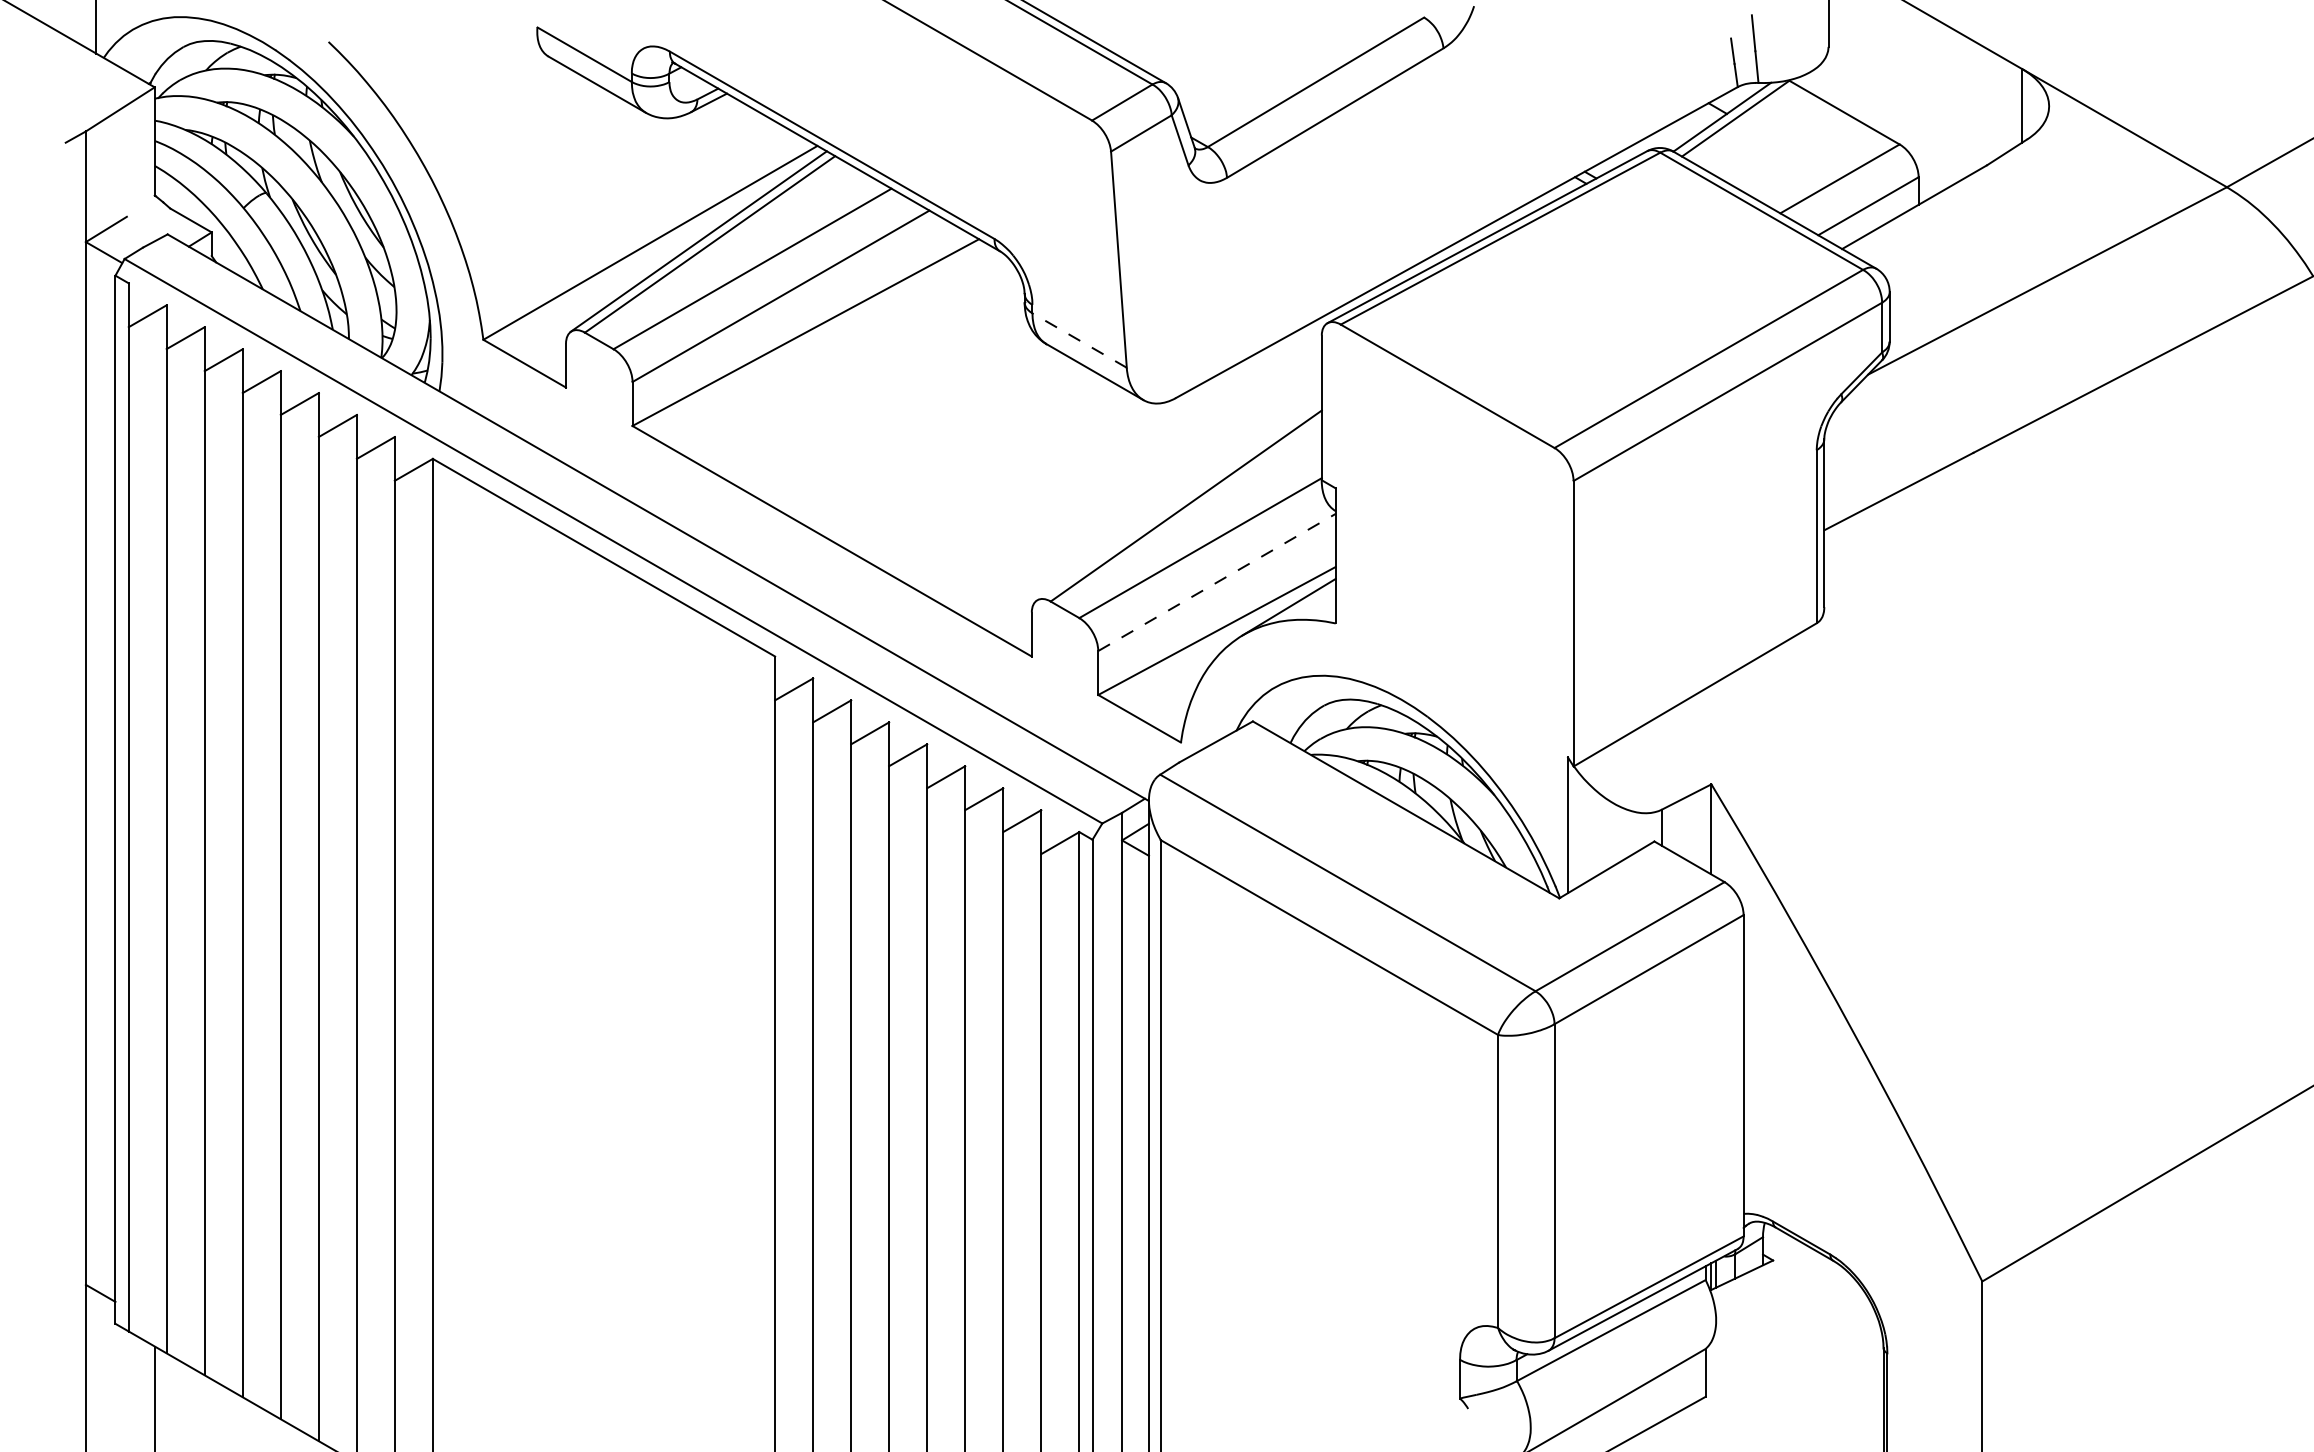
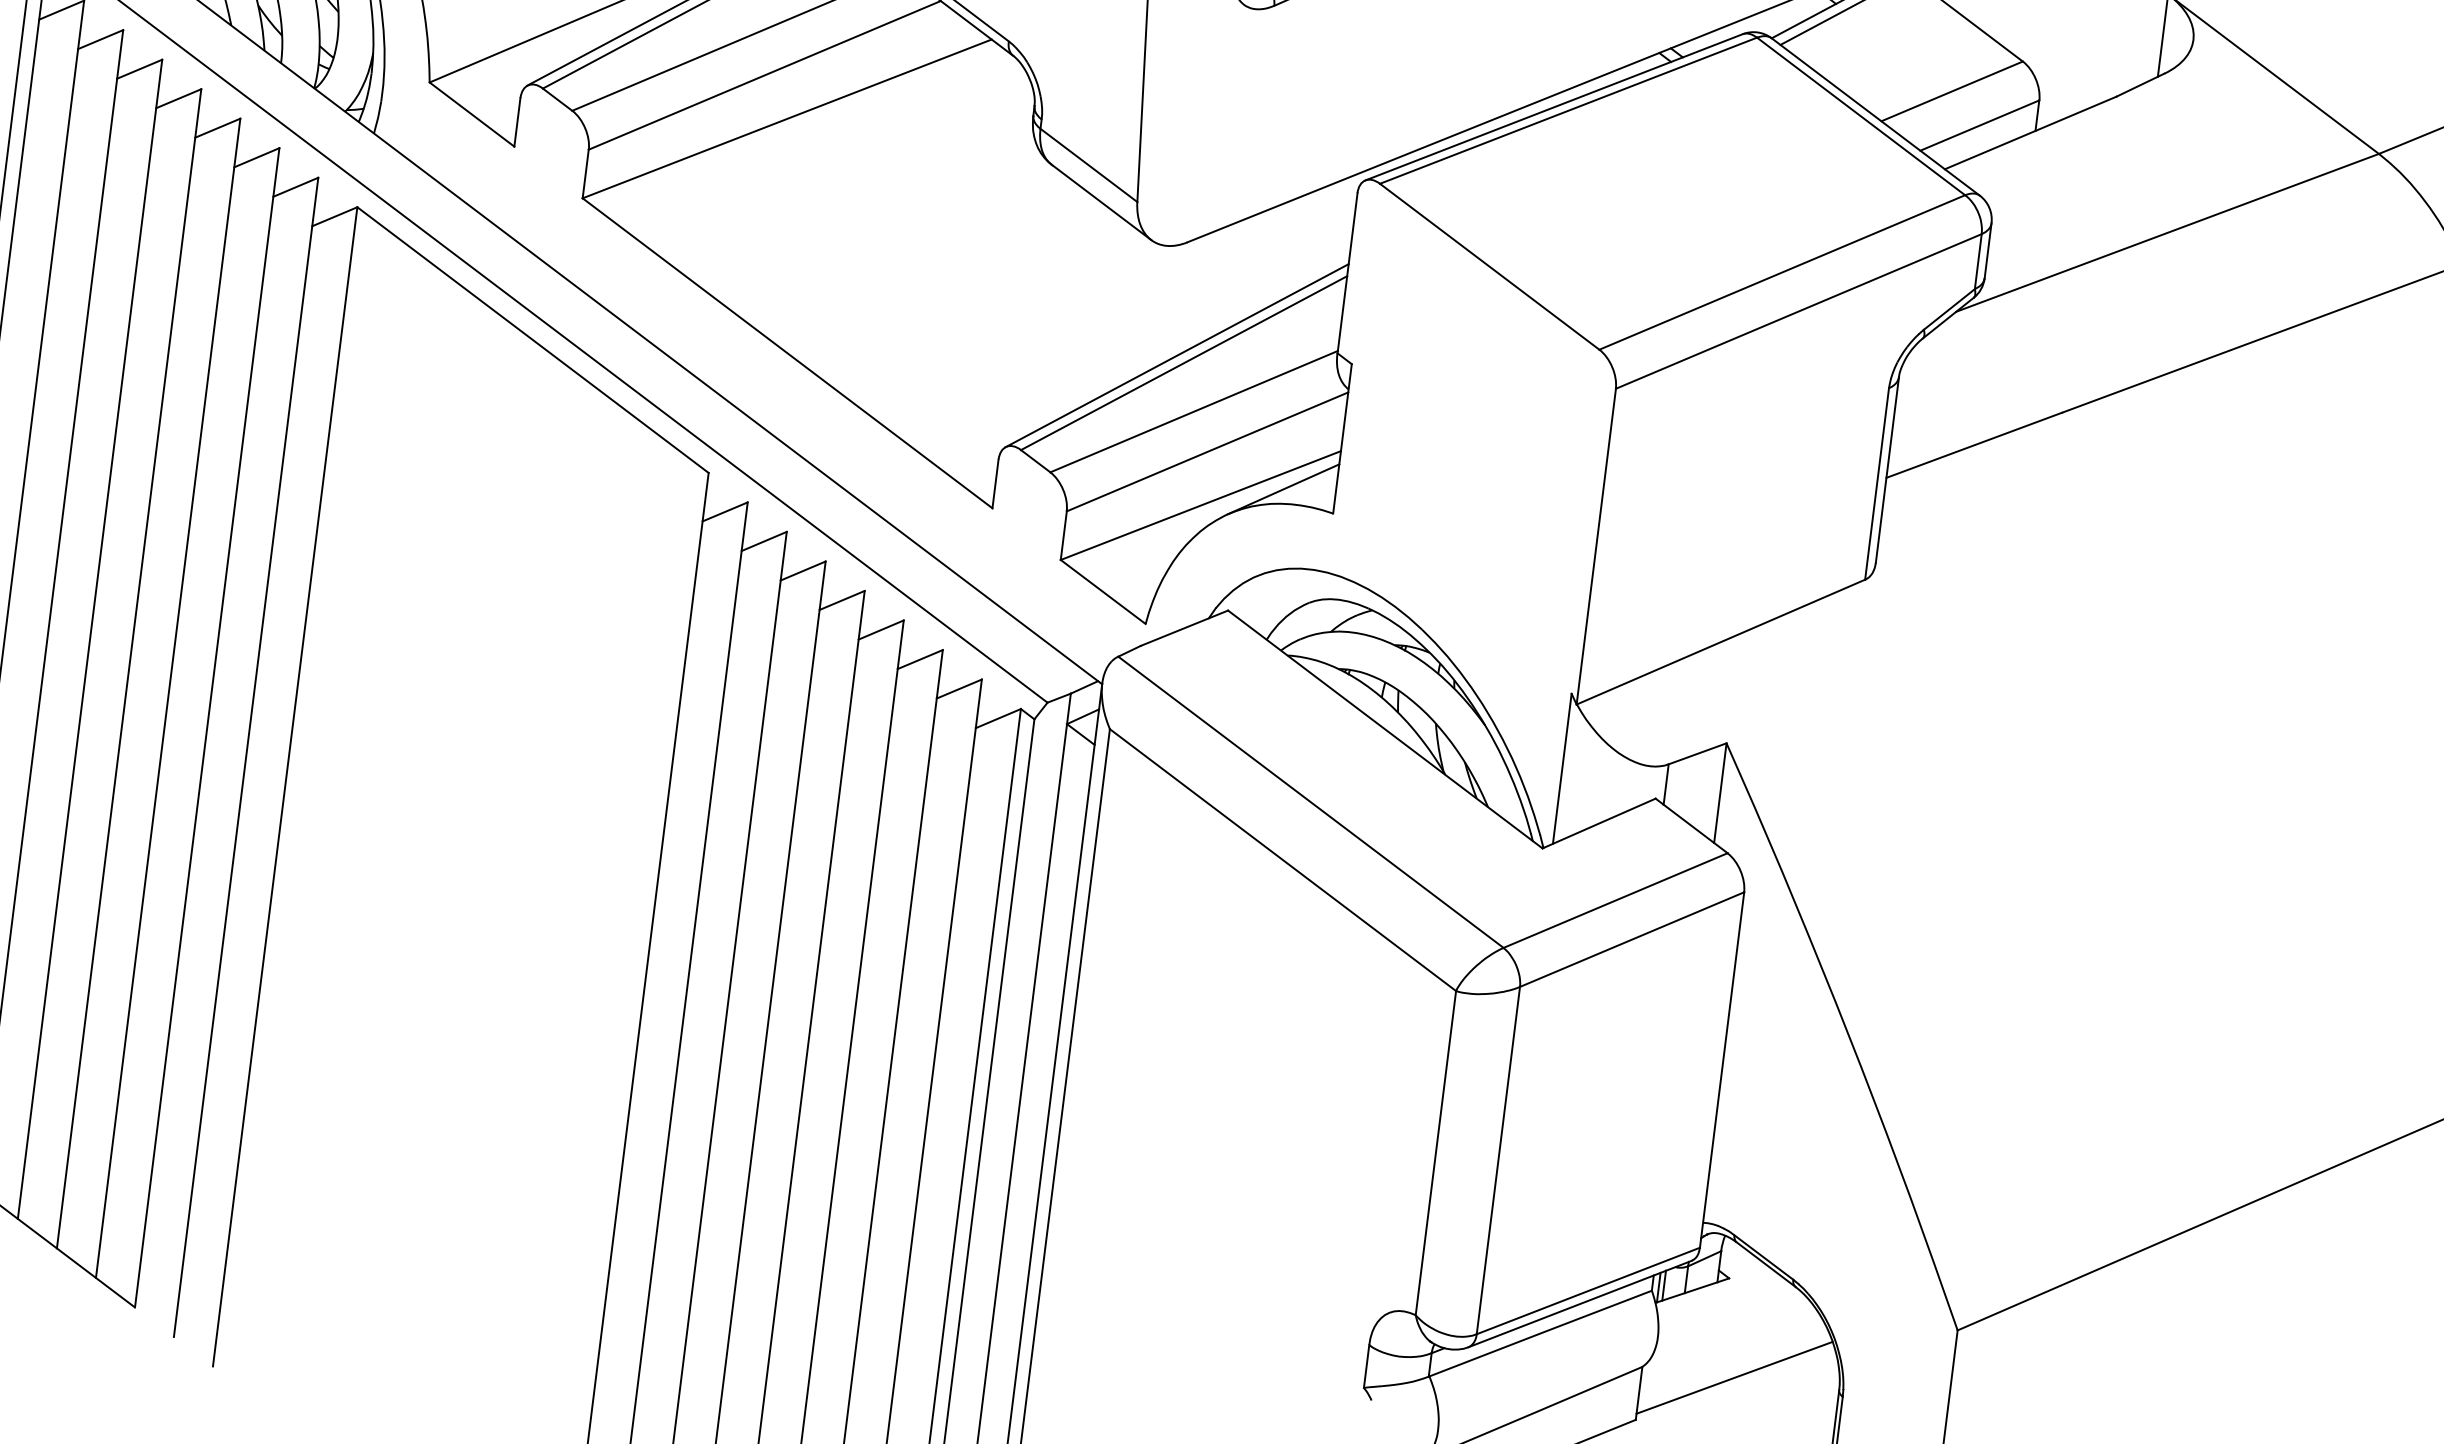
line: (1079, 340) -> (1088, 165), dashed -> solid
line: (1178, 499) -> (1176, 354), added
line: (1217, 582) -> (1208, 452), dashed -> solid
line: (1788, 1348) -> (1734, 1377), added

